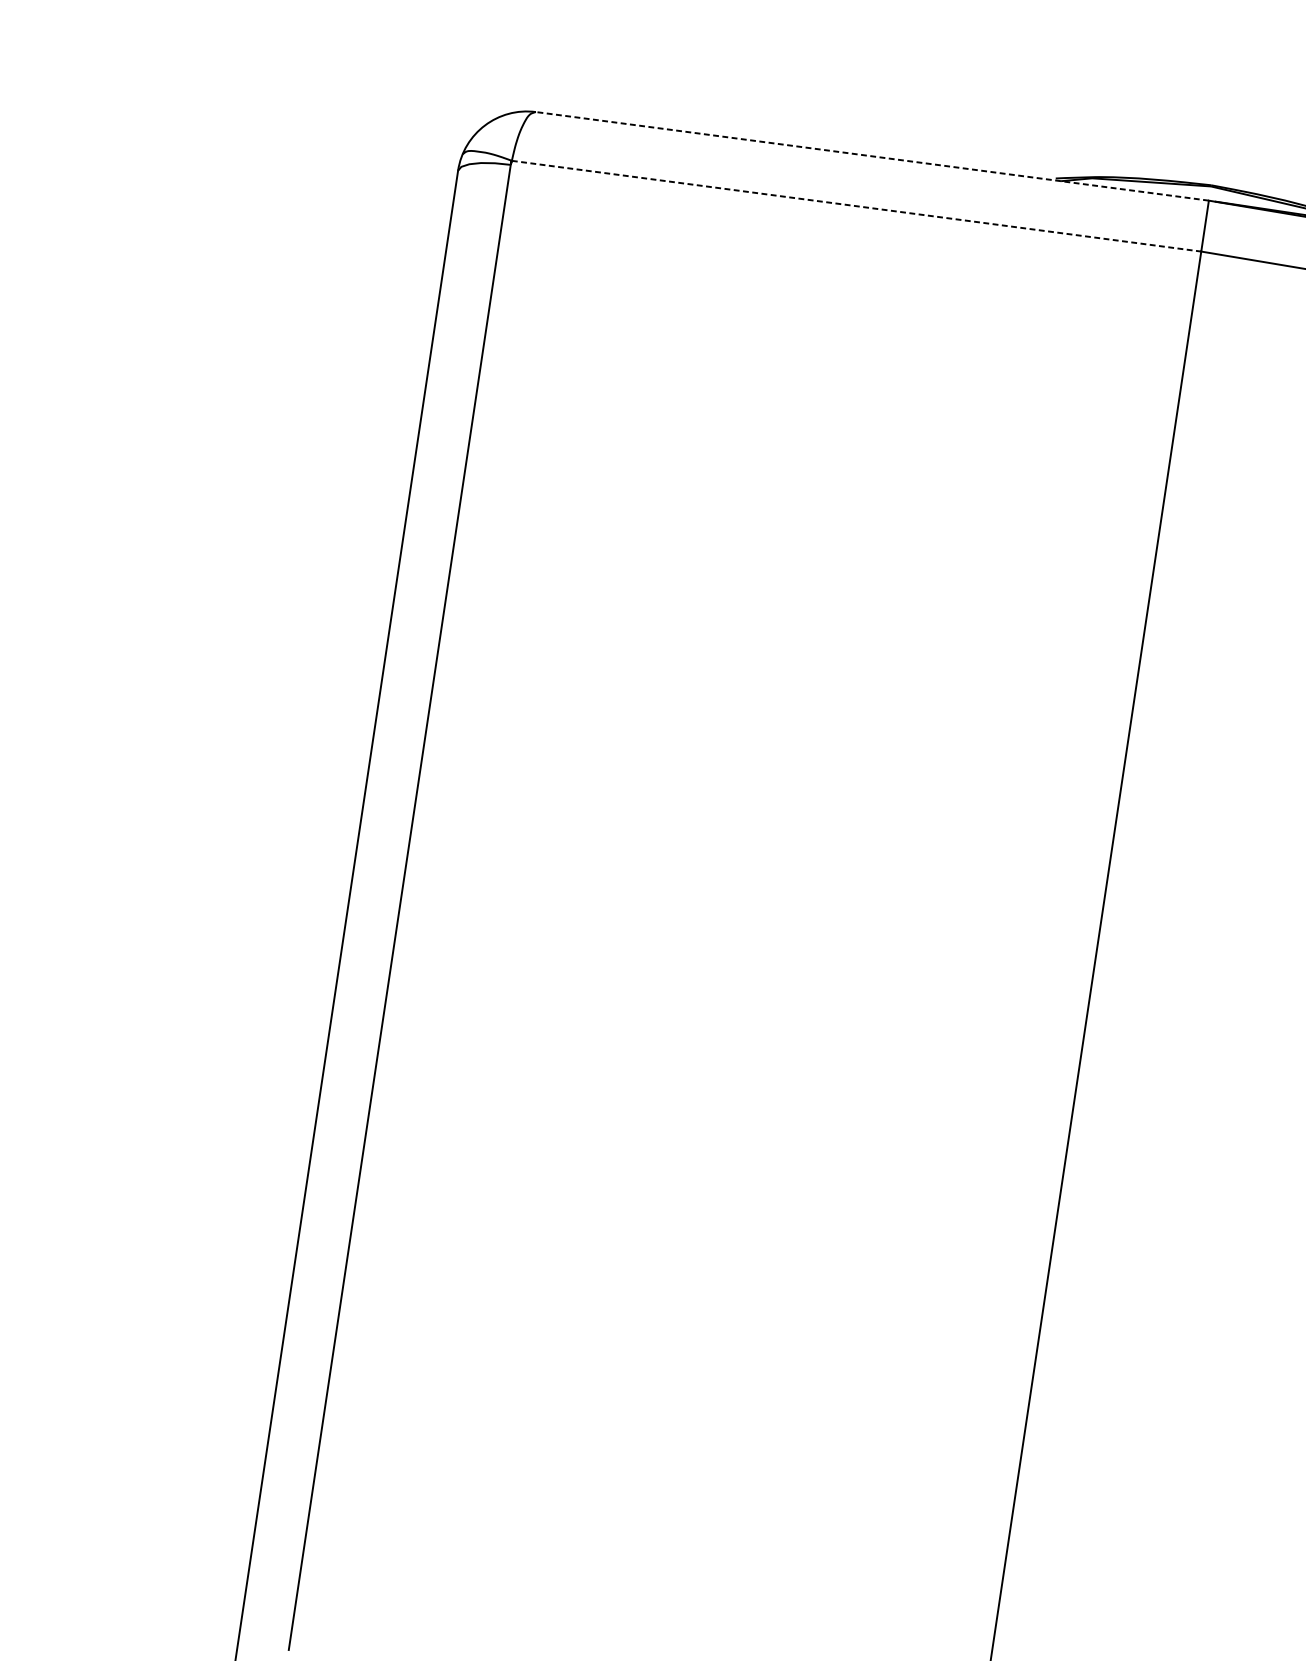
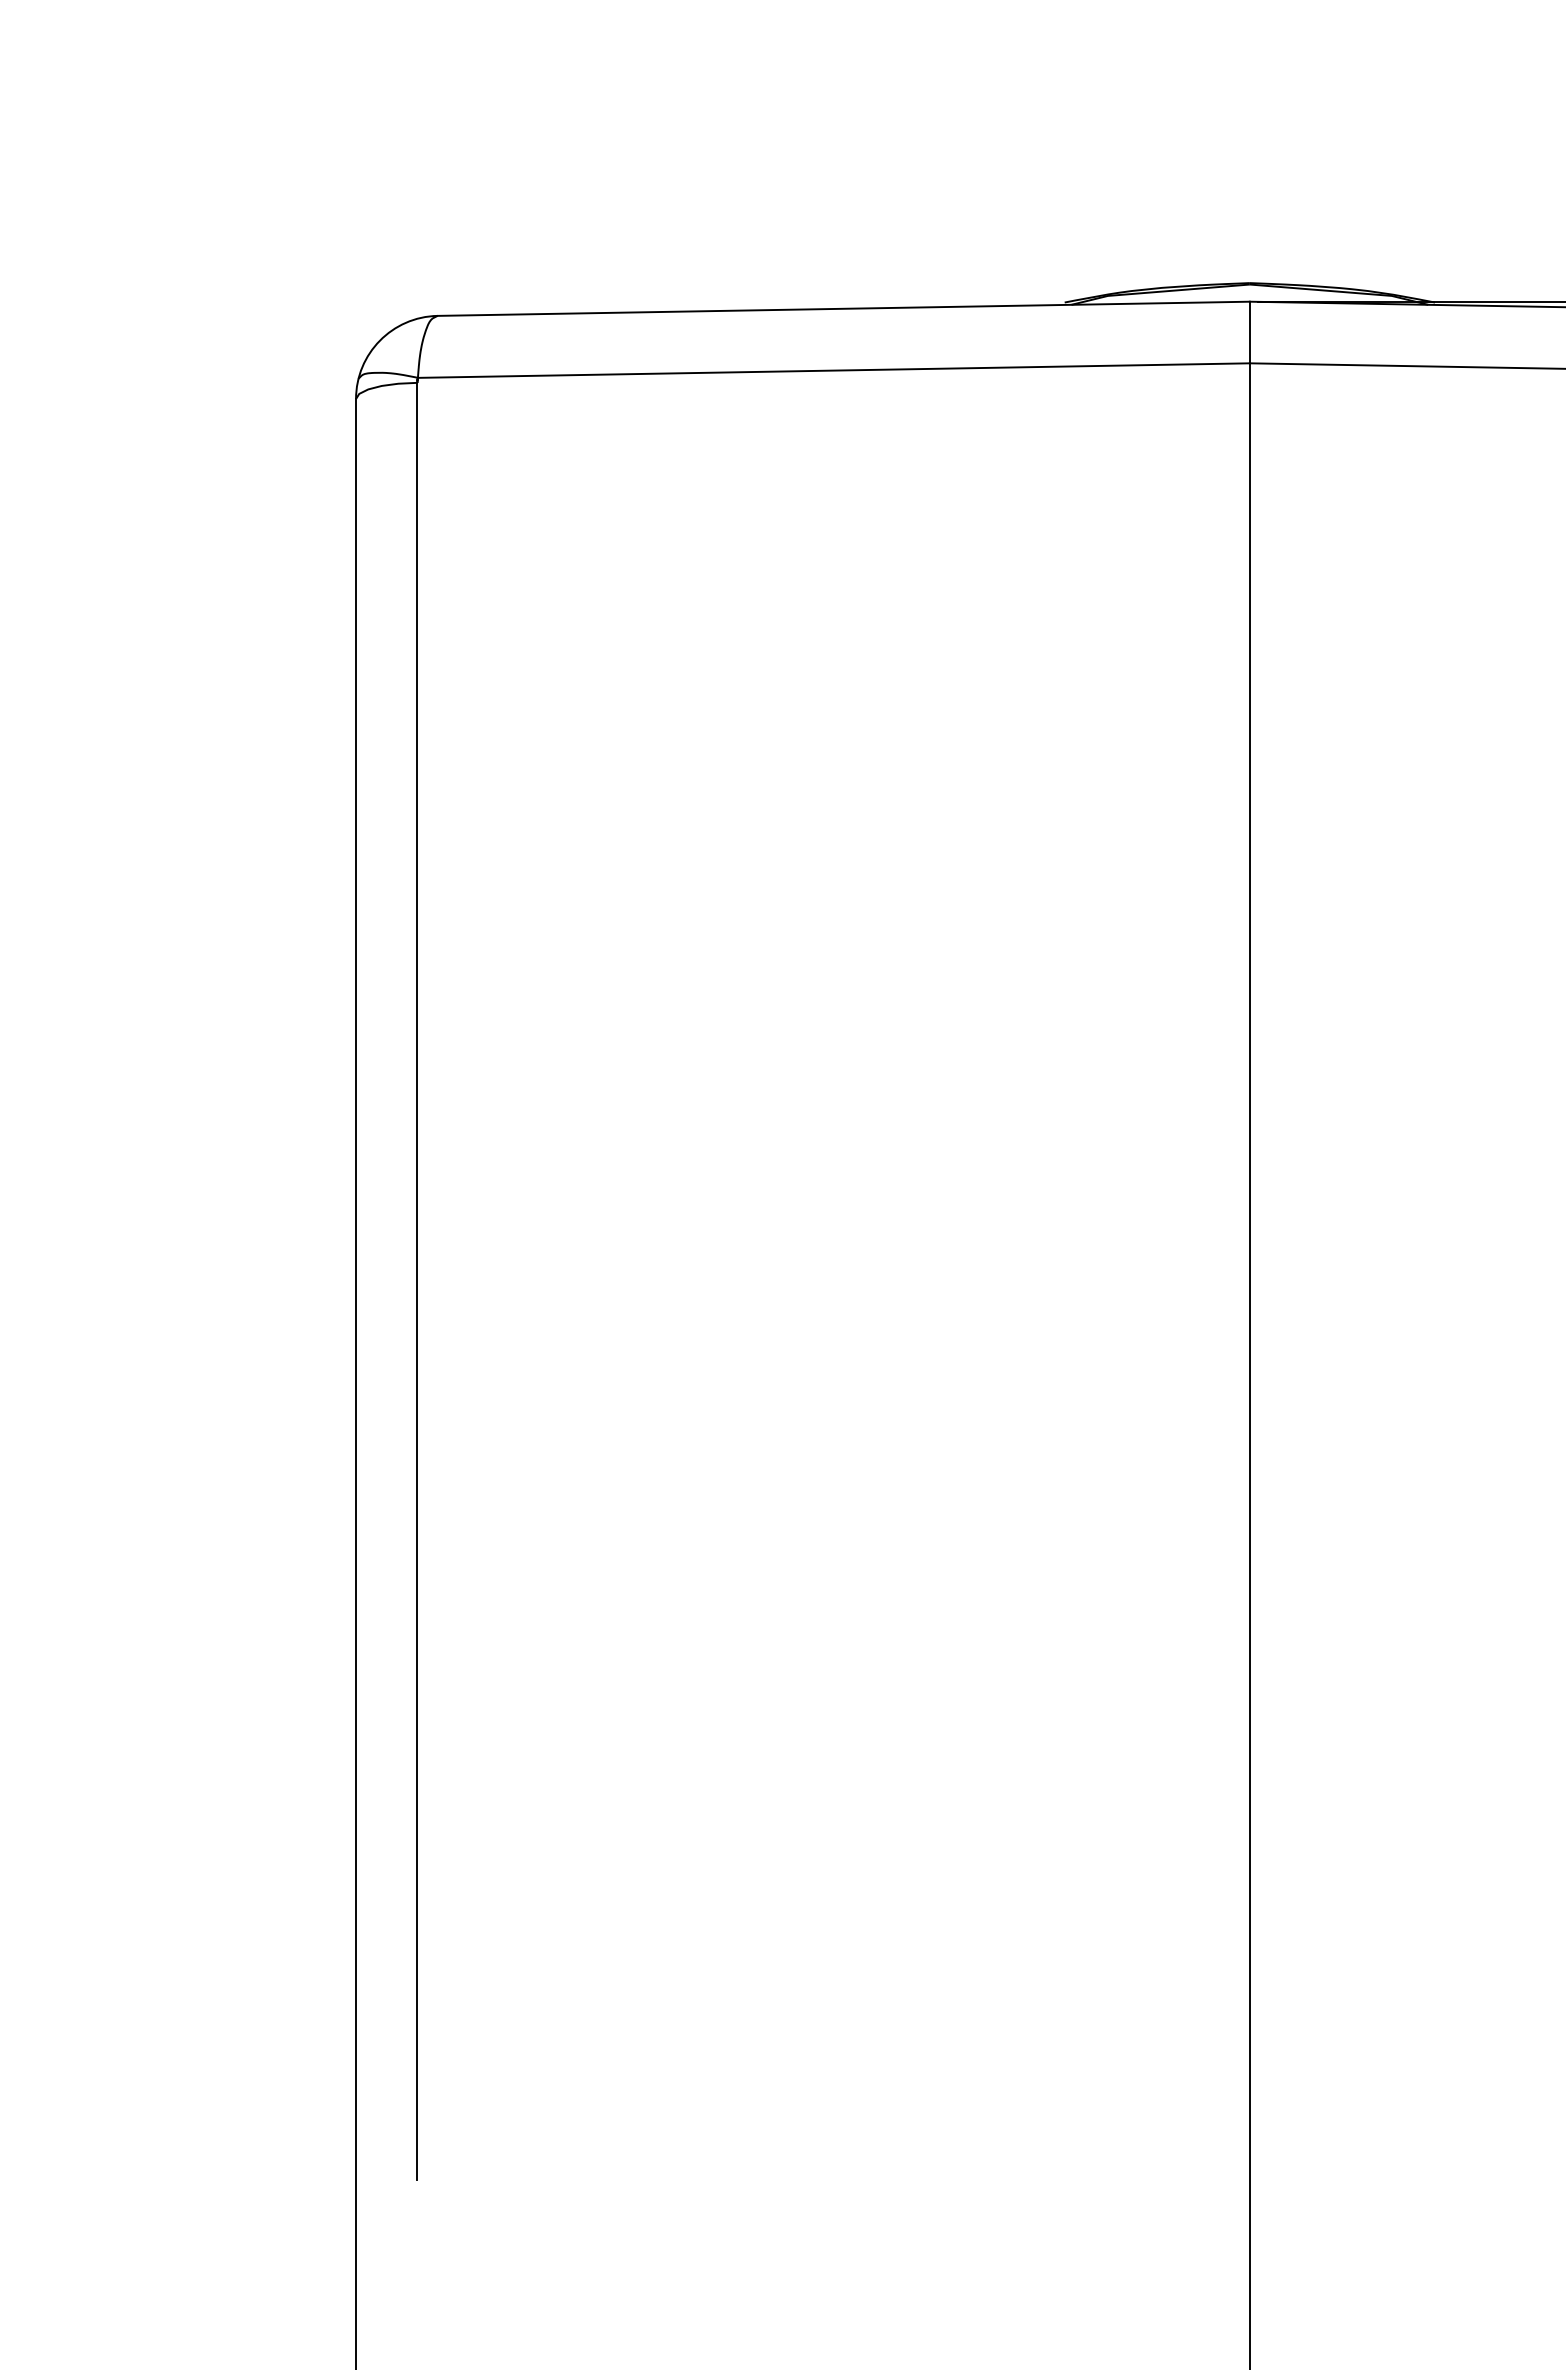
line: (872, 156) -> (843, 308), dashed -> solid
line: (857, 206) -> (834, 370), dashed -> solid

